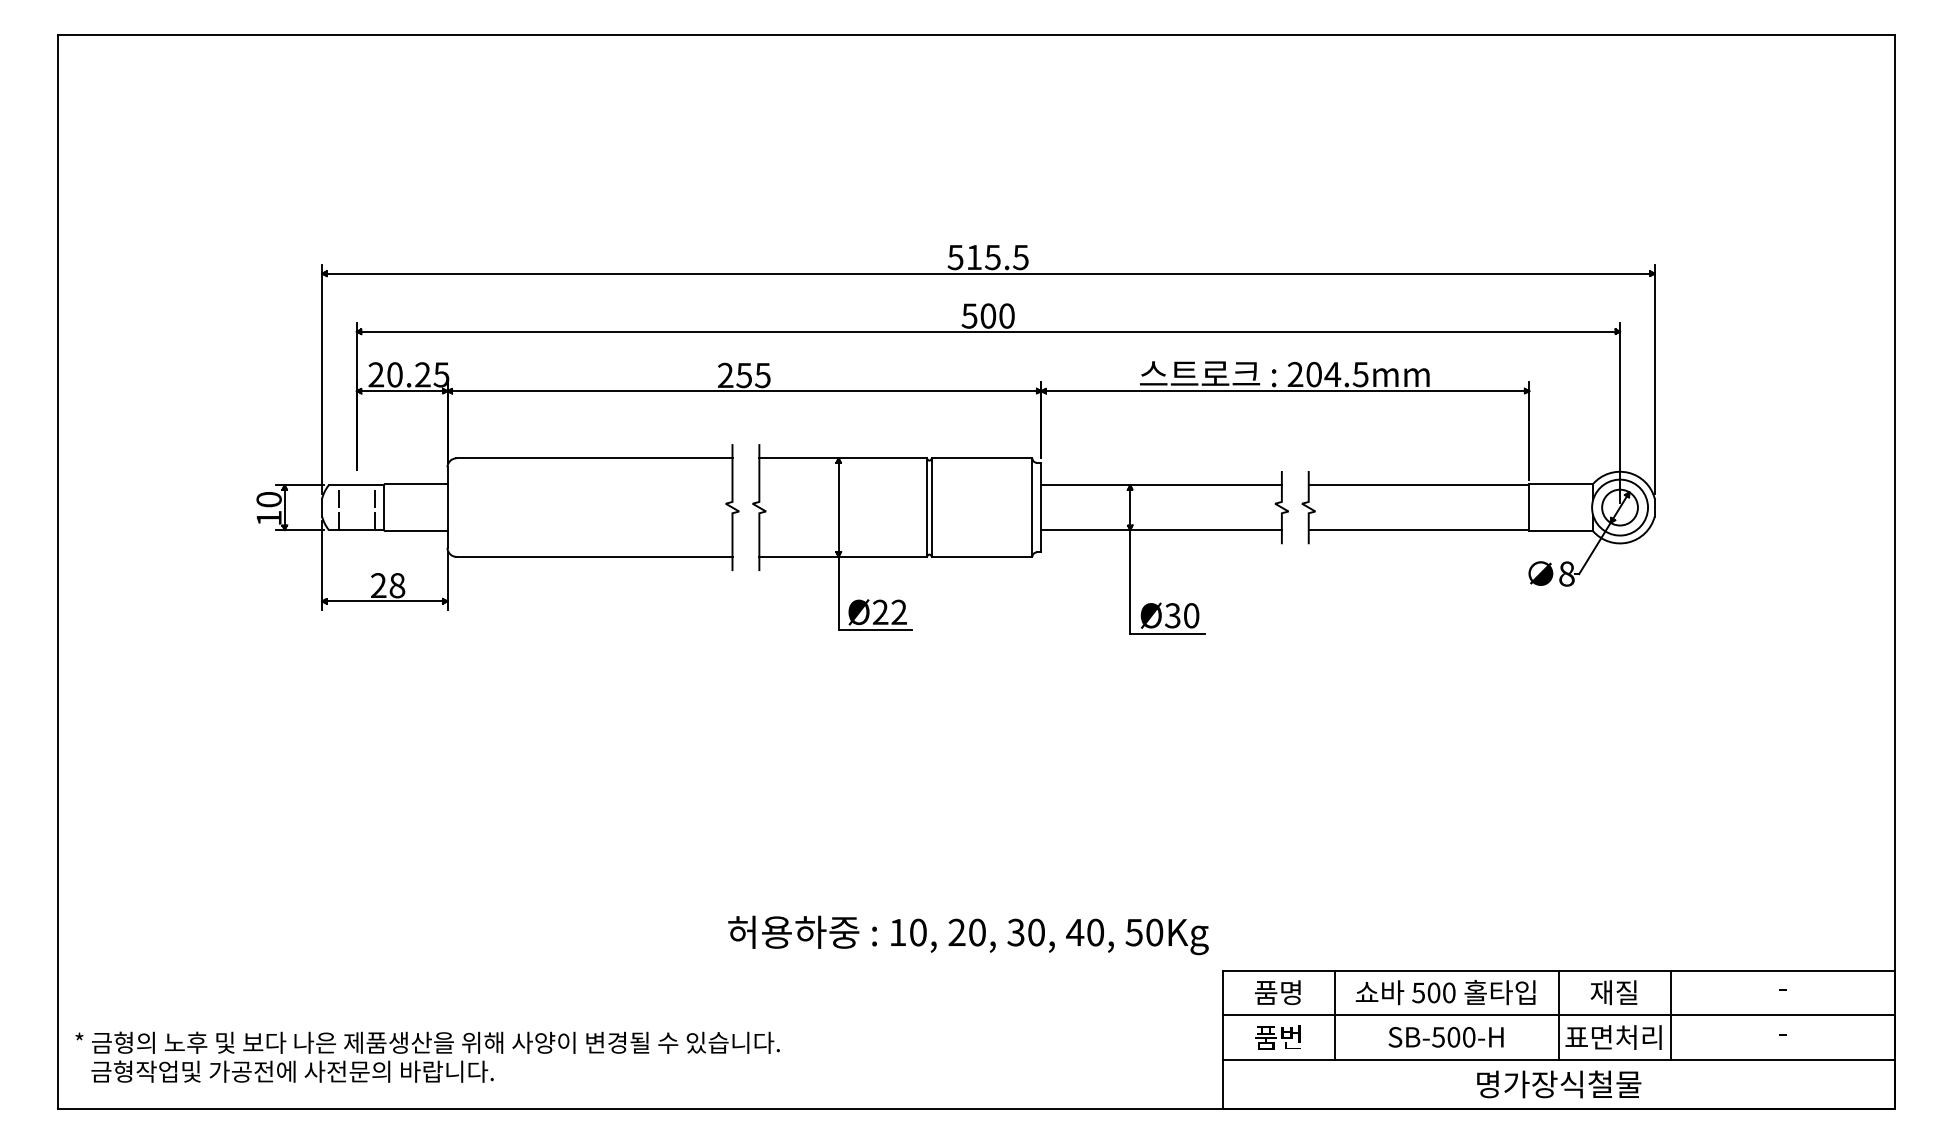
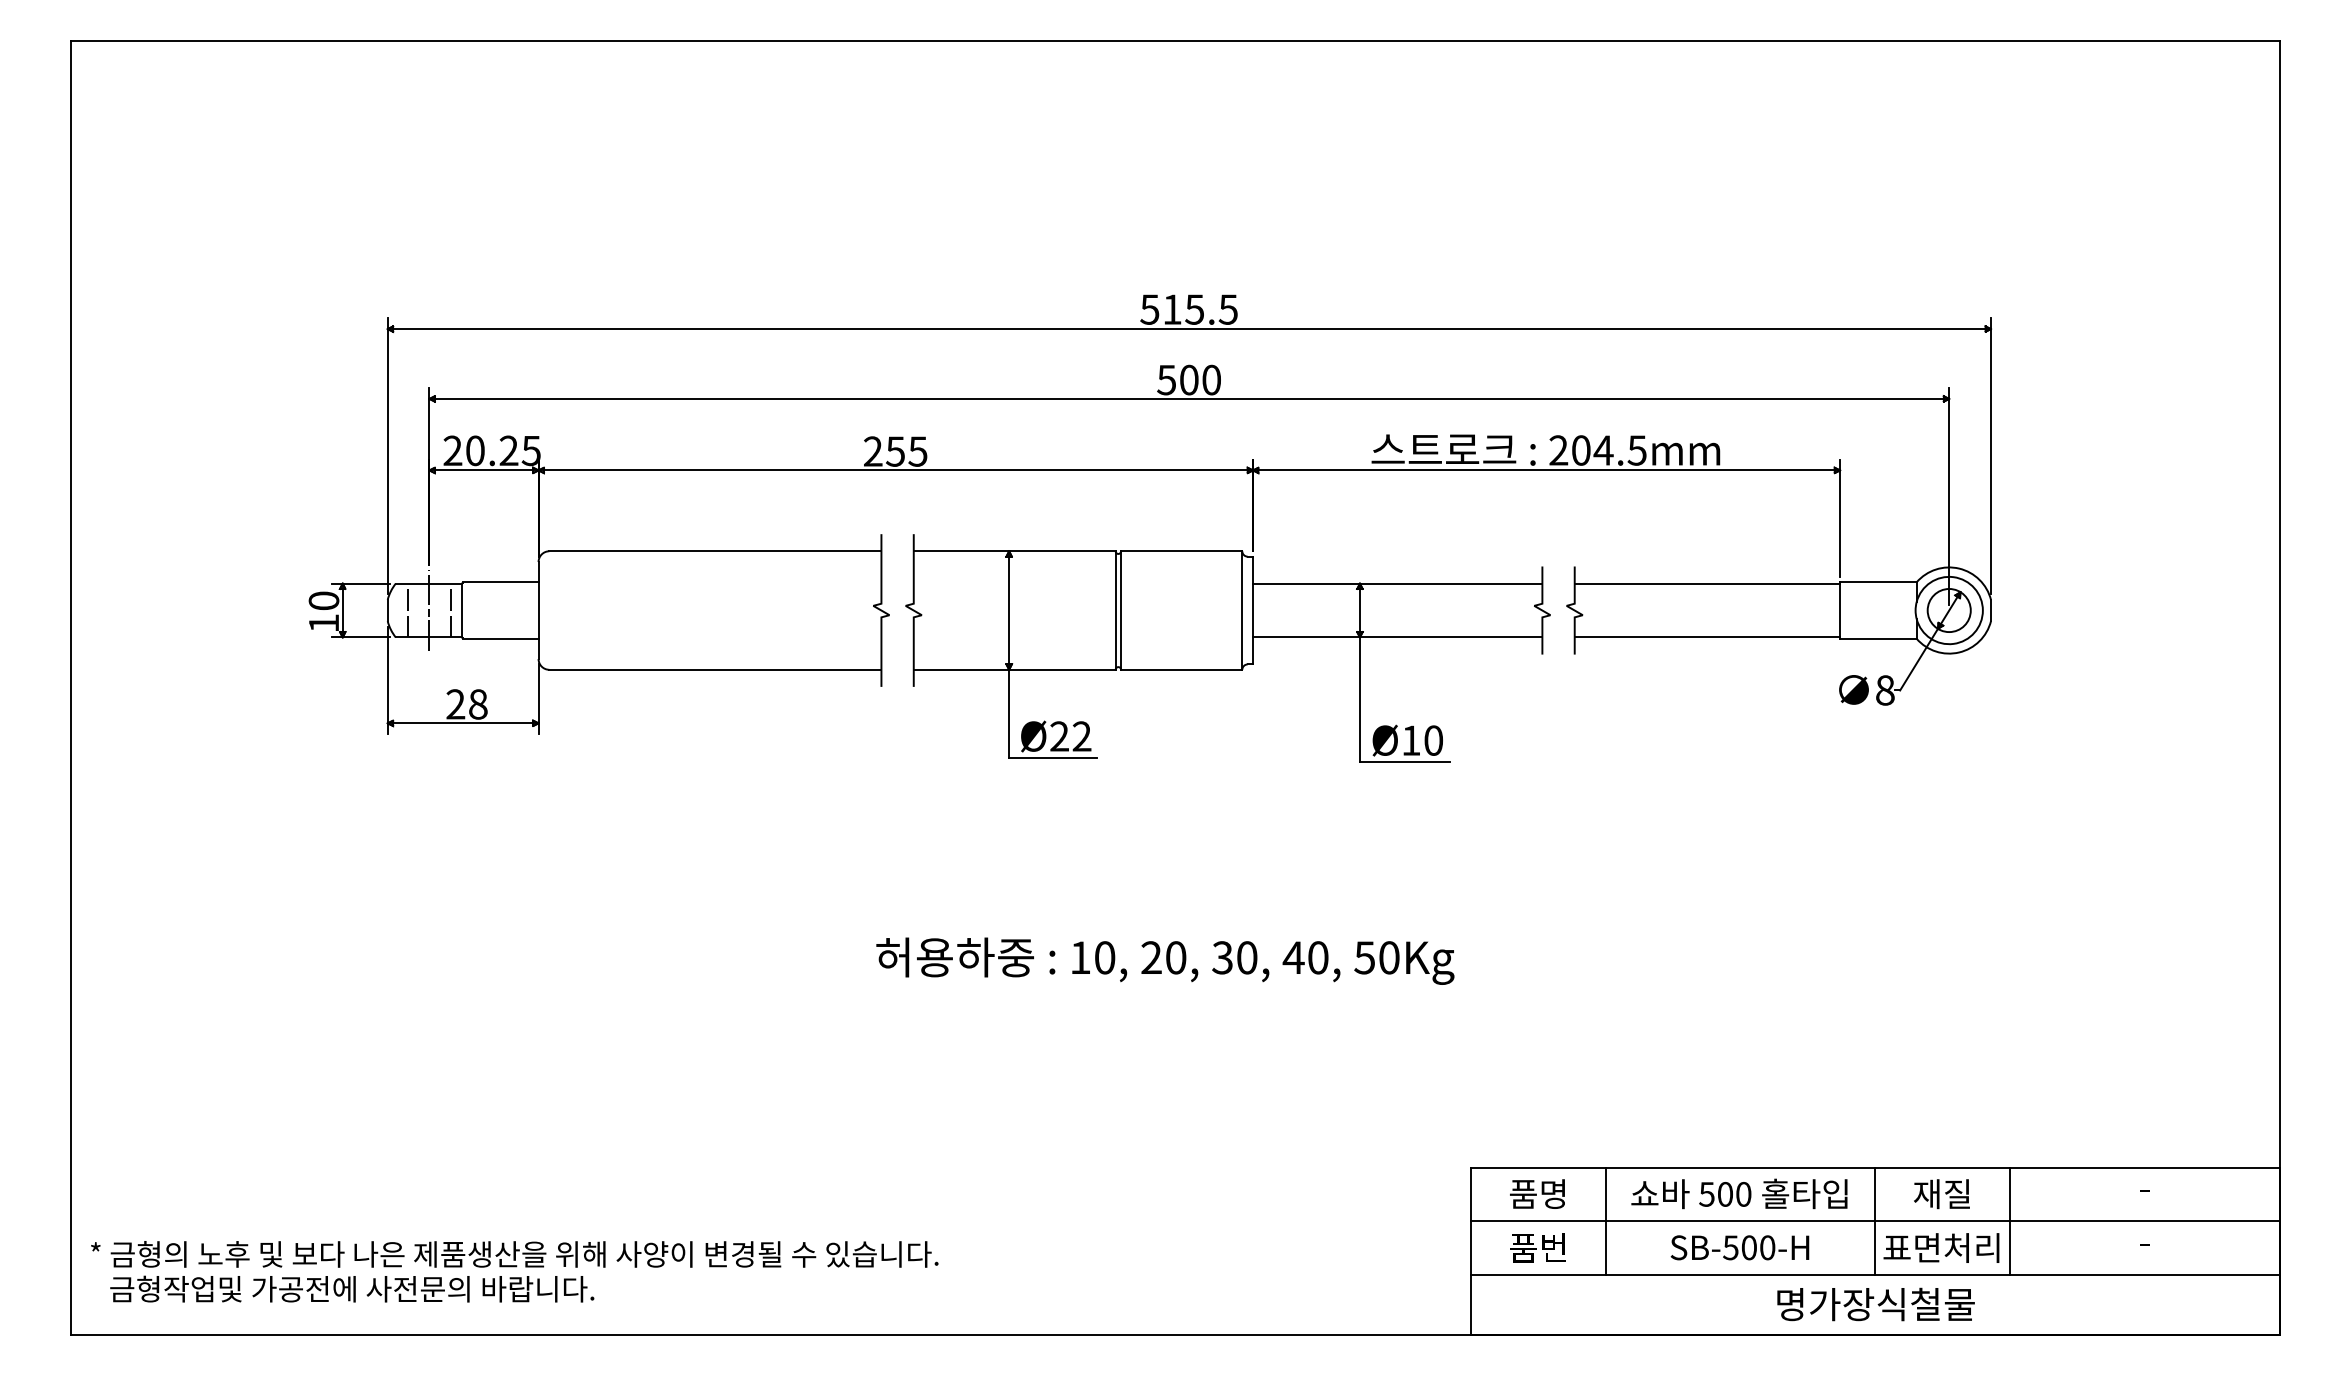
line: (356, 507) -> (429, 610), added
text: (1172, 615) -> (1410, 740), Ø30 -> Ø10
text: (968, 934) -> (1165, 960), moved

